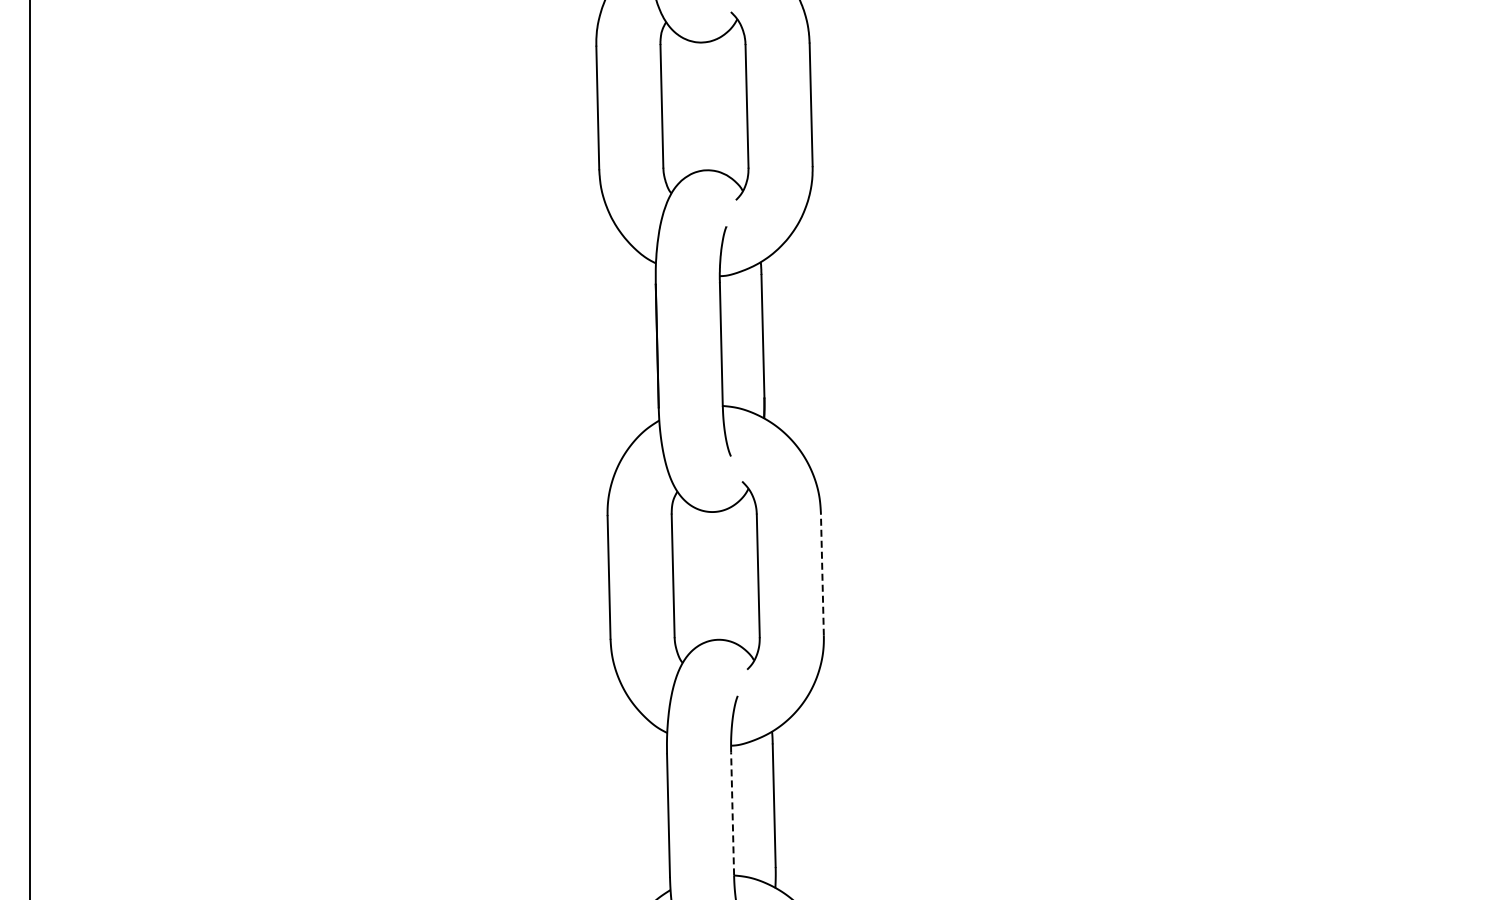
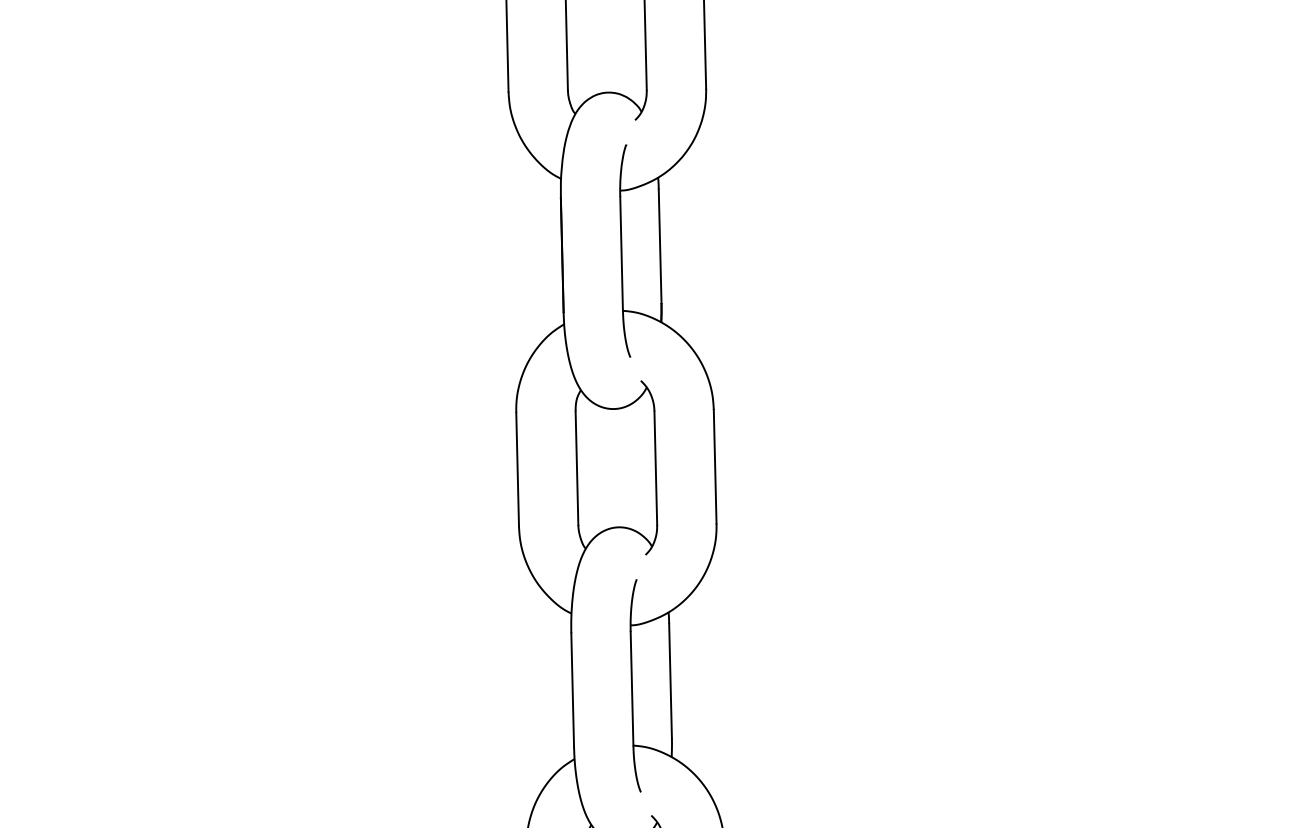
line: (822, 573) -> (715, 465), dashed -> solid
line: (732, 813) -> (631, 688), dashed -> solid

